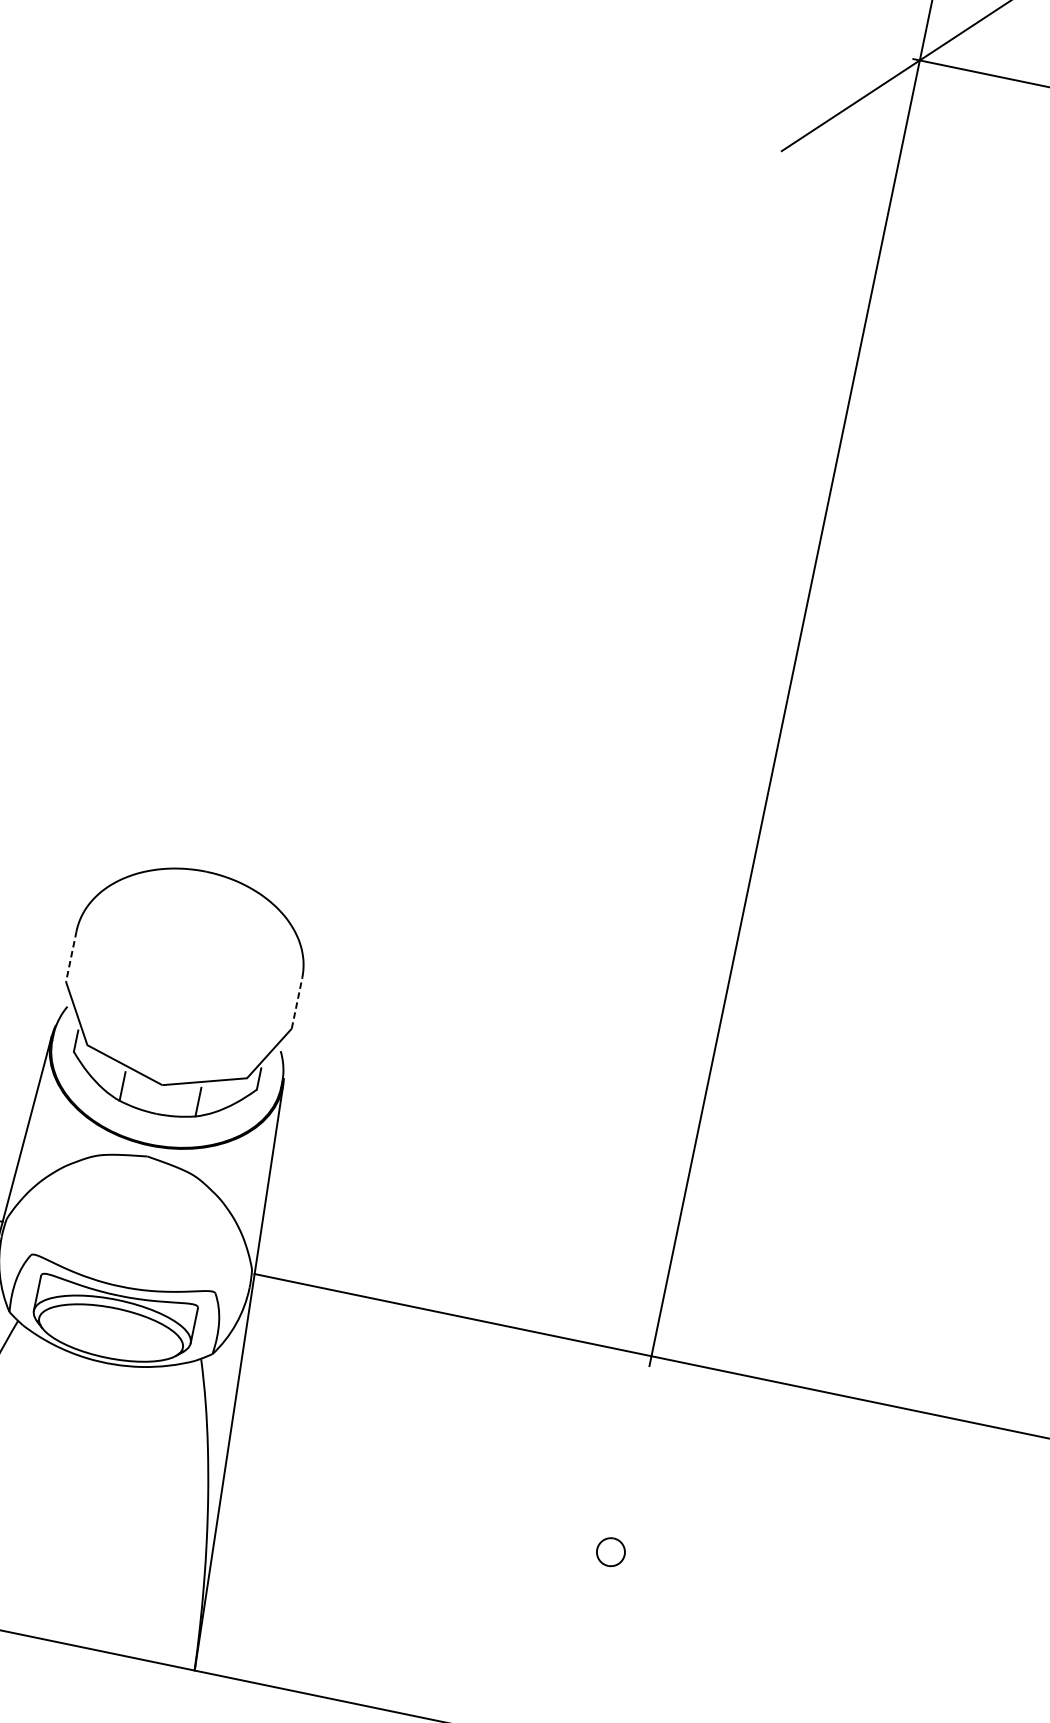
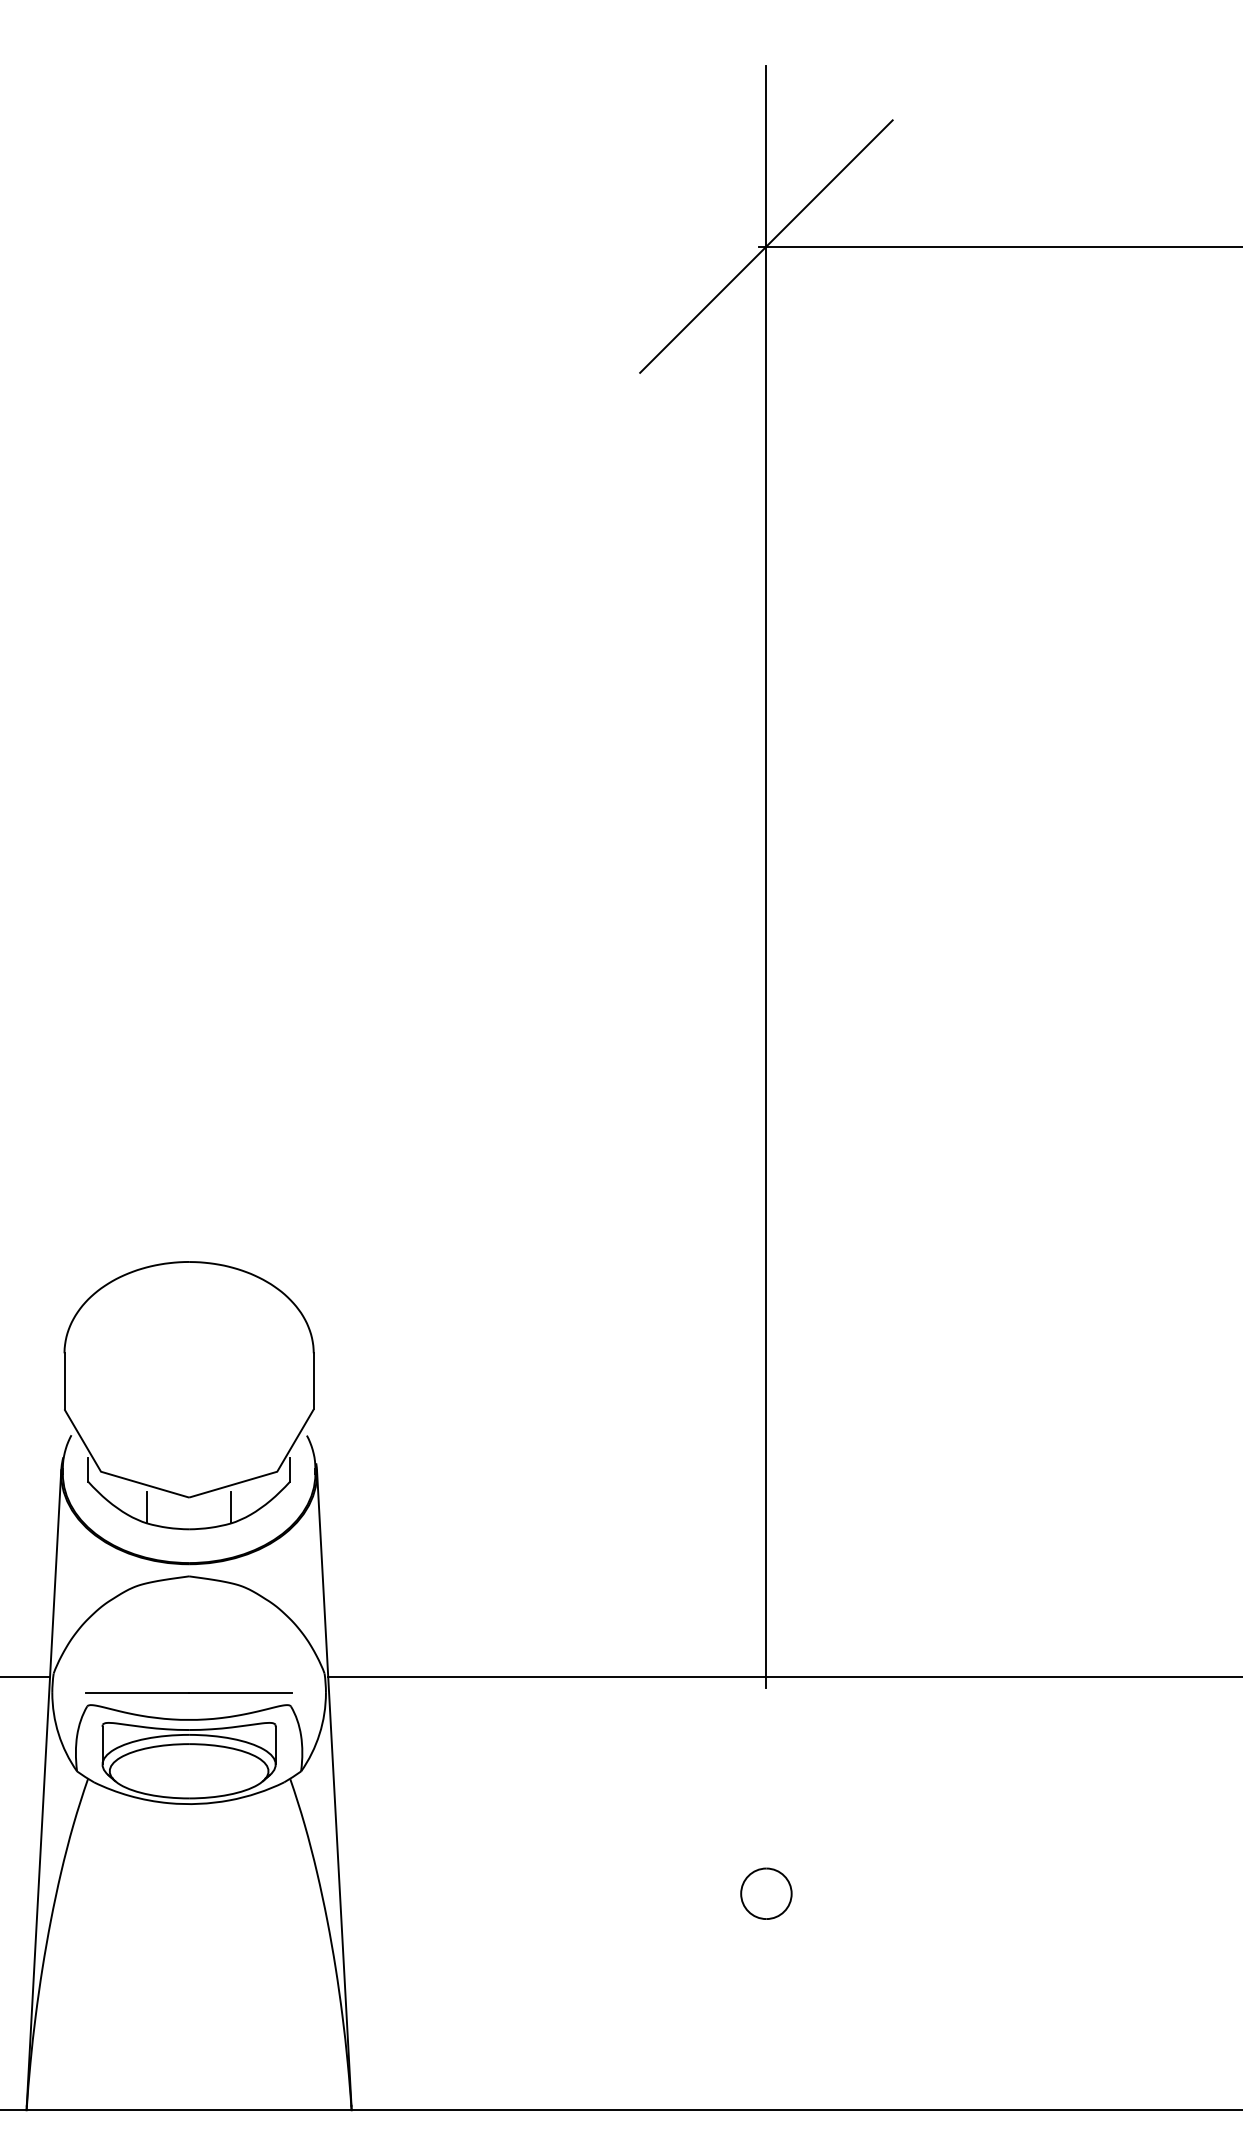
line: (71, 956) -> (64, 1381), dashed -> solid
line: (296, 1002) -> (313, 1380), dashed -> solid
line: (125, 1261) -> (188, 1692), added
part: (611, 1552) -> (766, 1893), size x1.67

